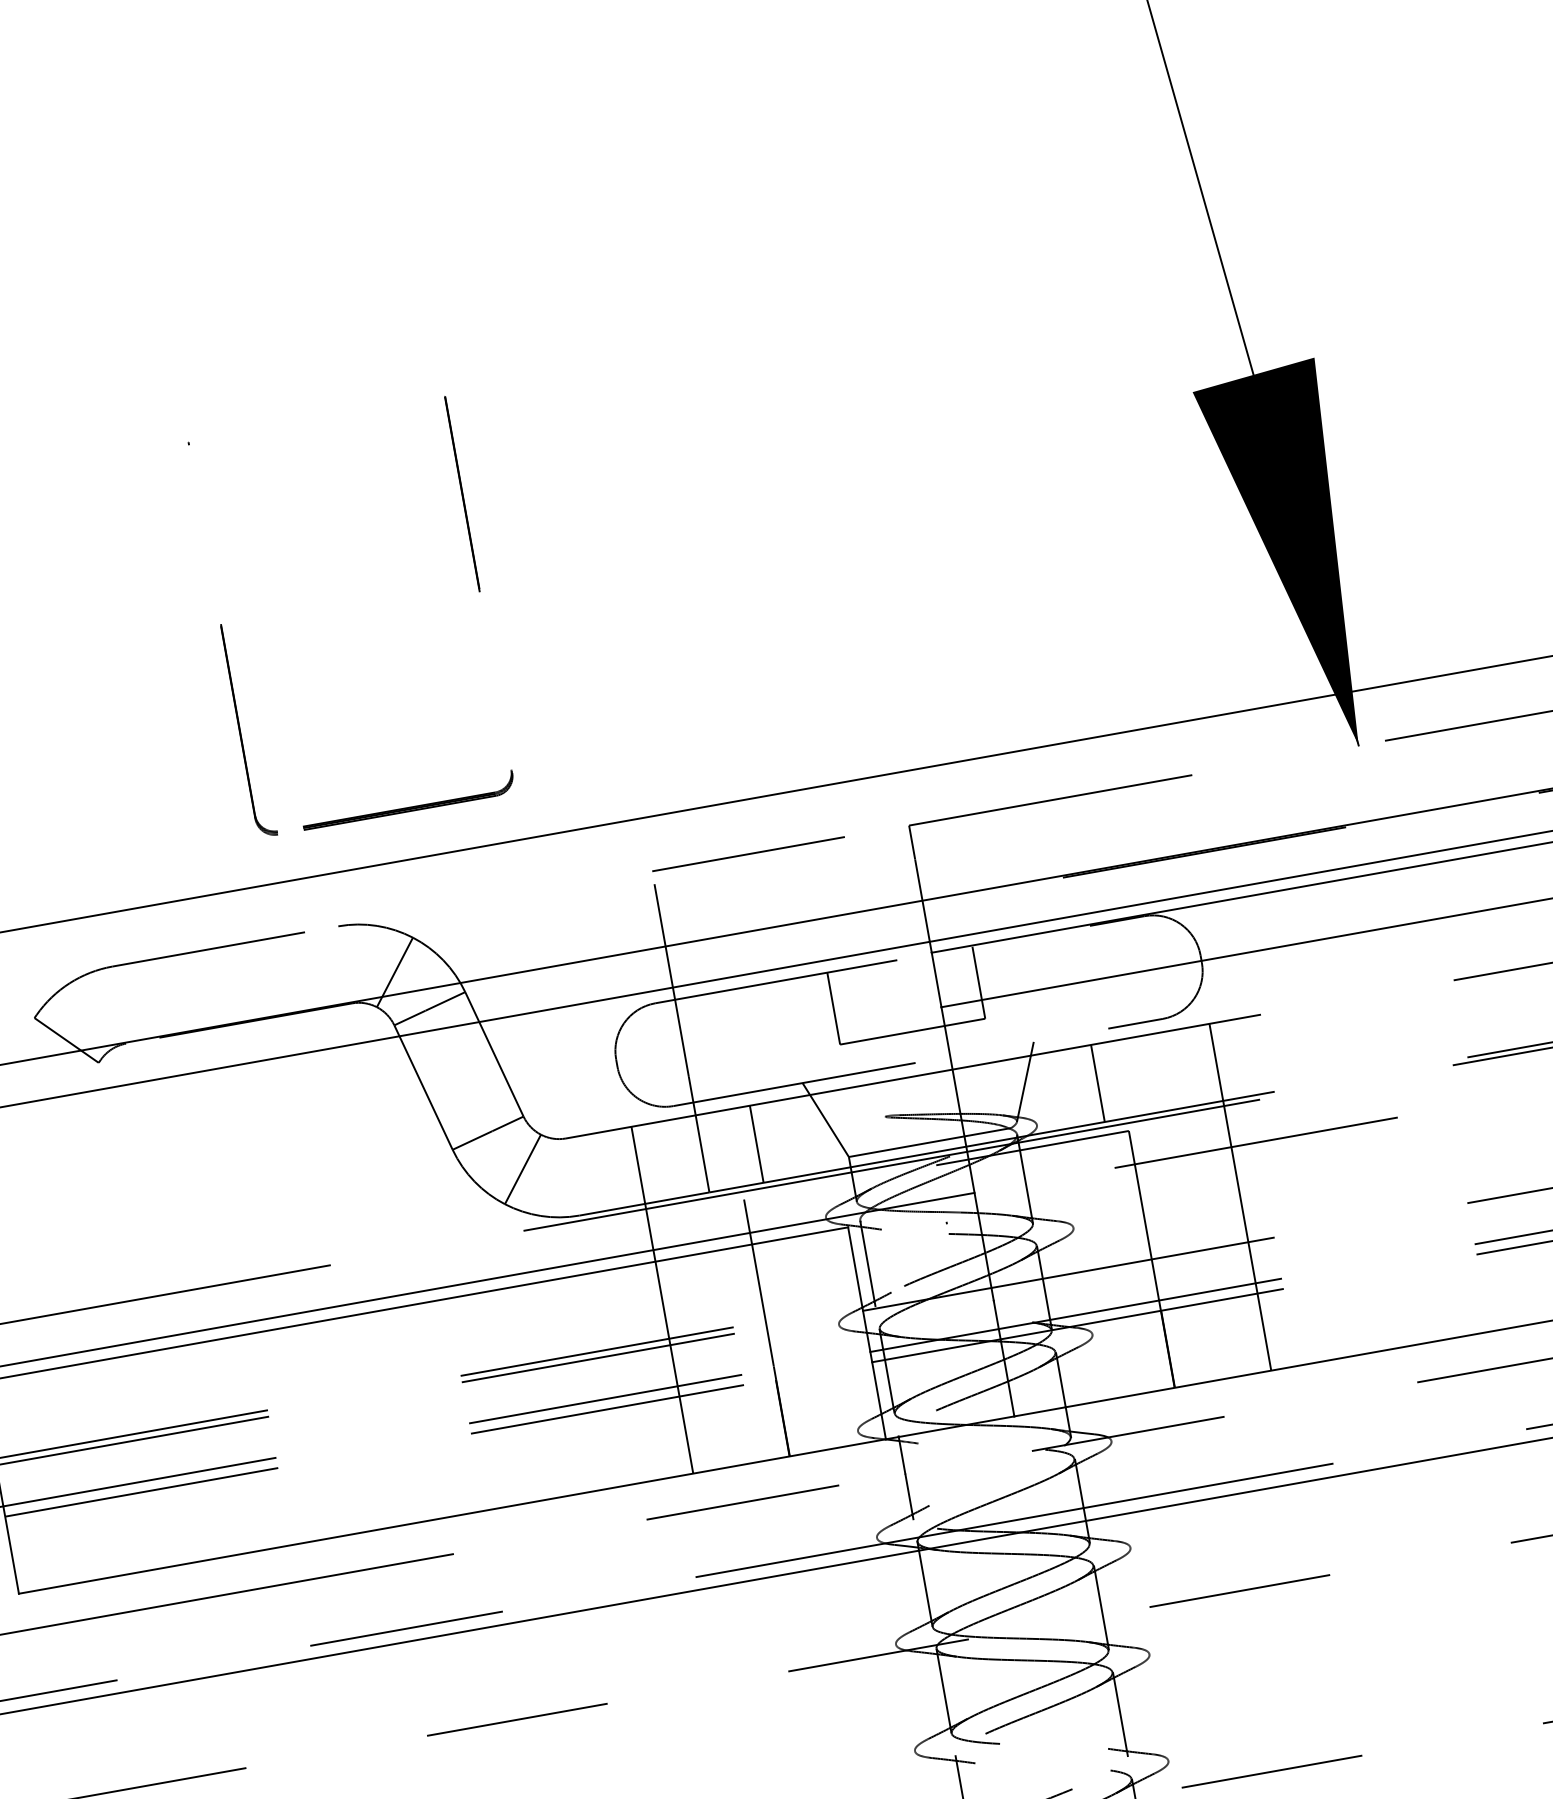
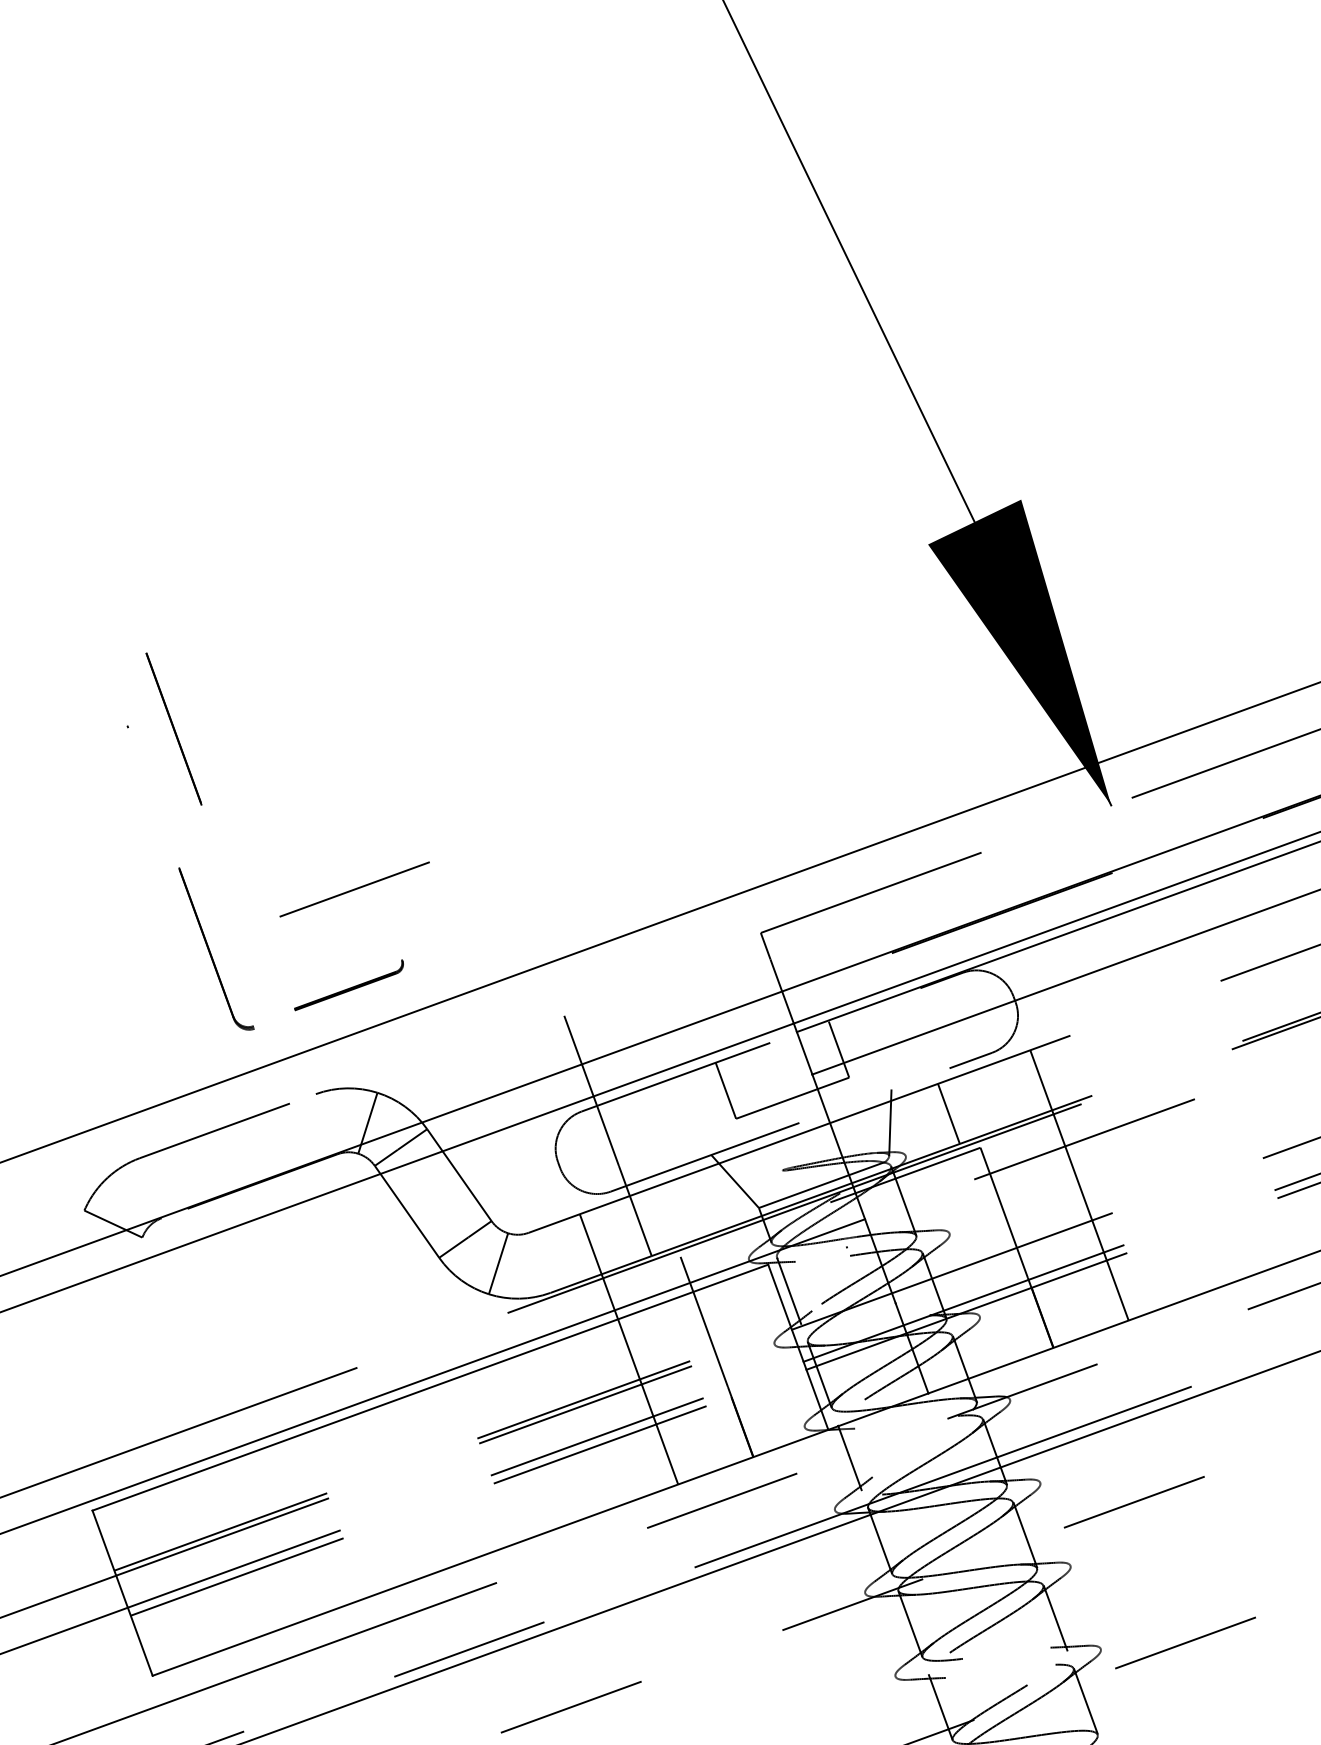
line: (461, 493) -> (173, 728), moved
part: (408, 799) -> (354, 982), size x0.6
line: (748, 854) -> (354, 889), moved
line: (756, 1143) -> (682, 1210), removed

